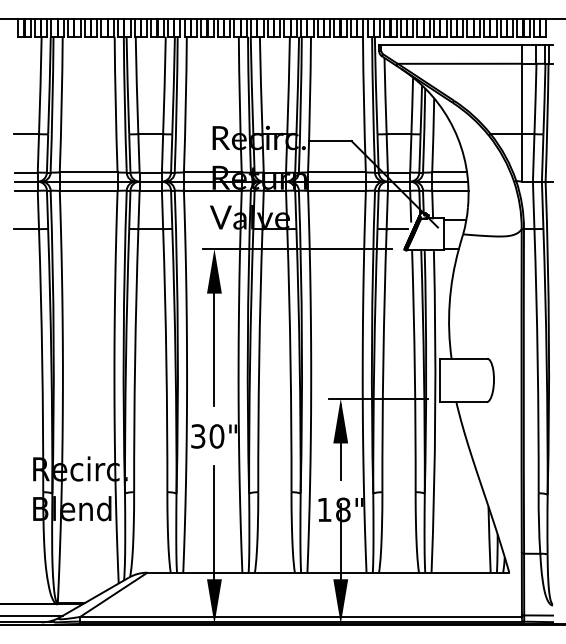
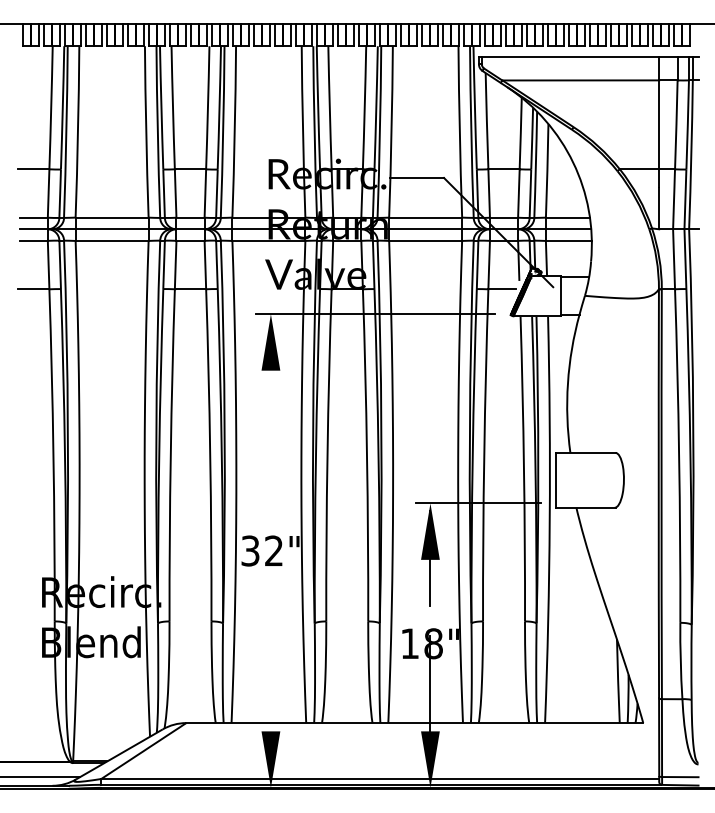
line: (214, 349) -> (270, 441), removed
text: (216, 436) -> (273, 551), 30" -> 32"
line: (214, 522) -> (270, 659), removed

